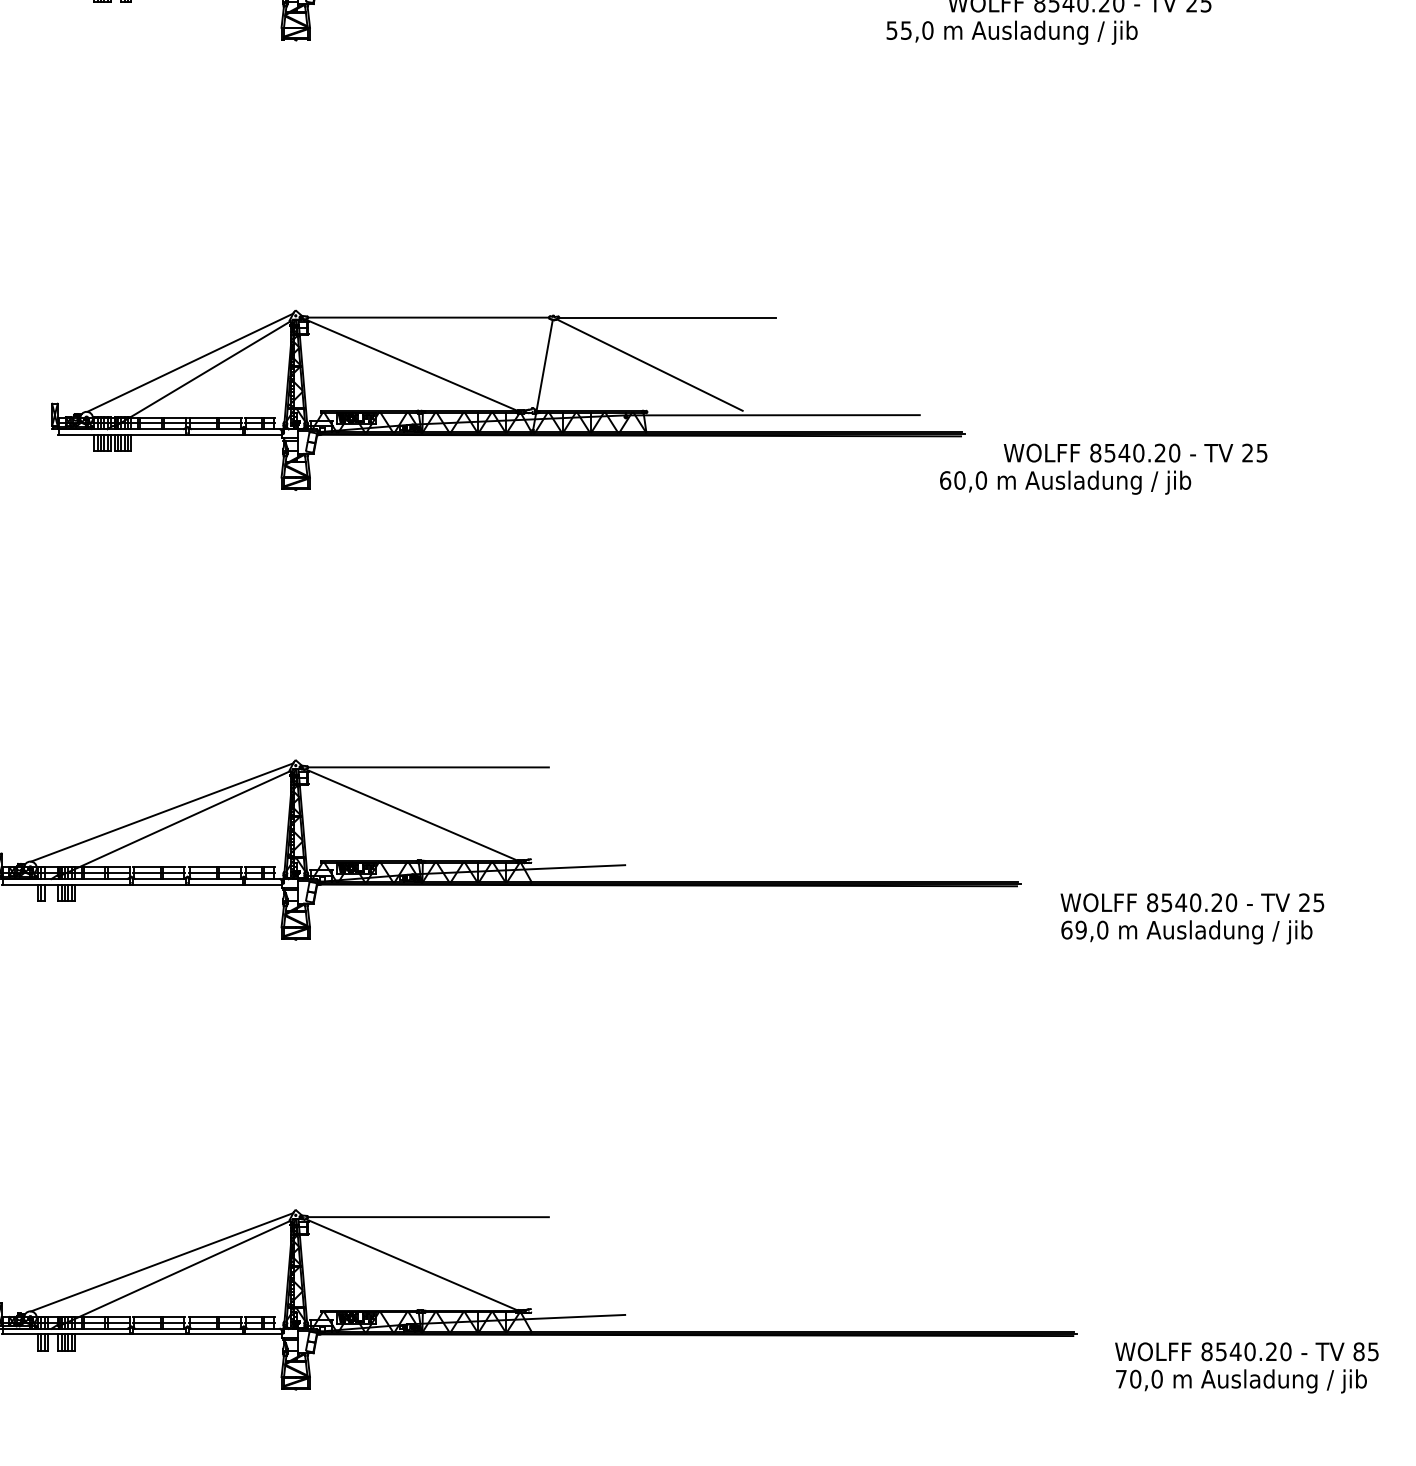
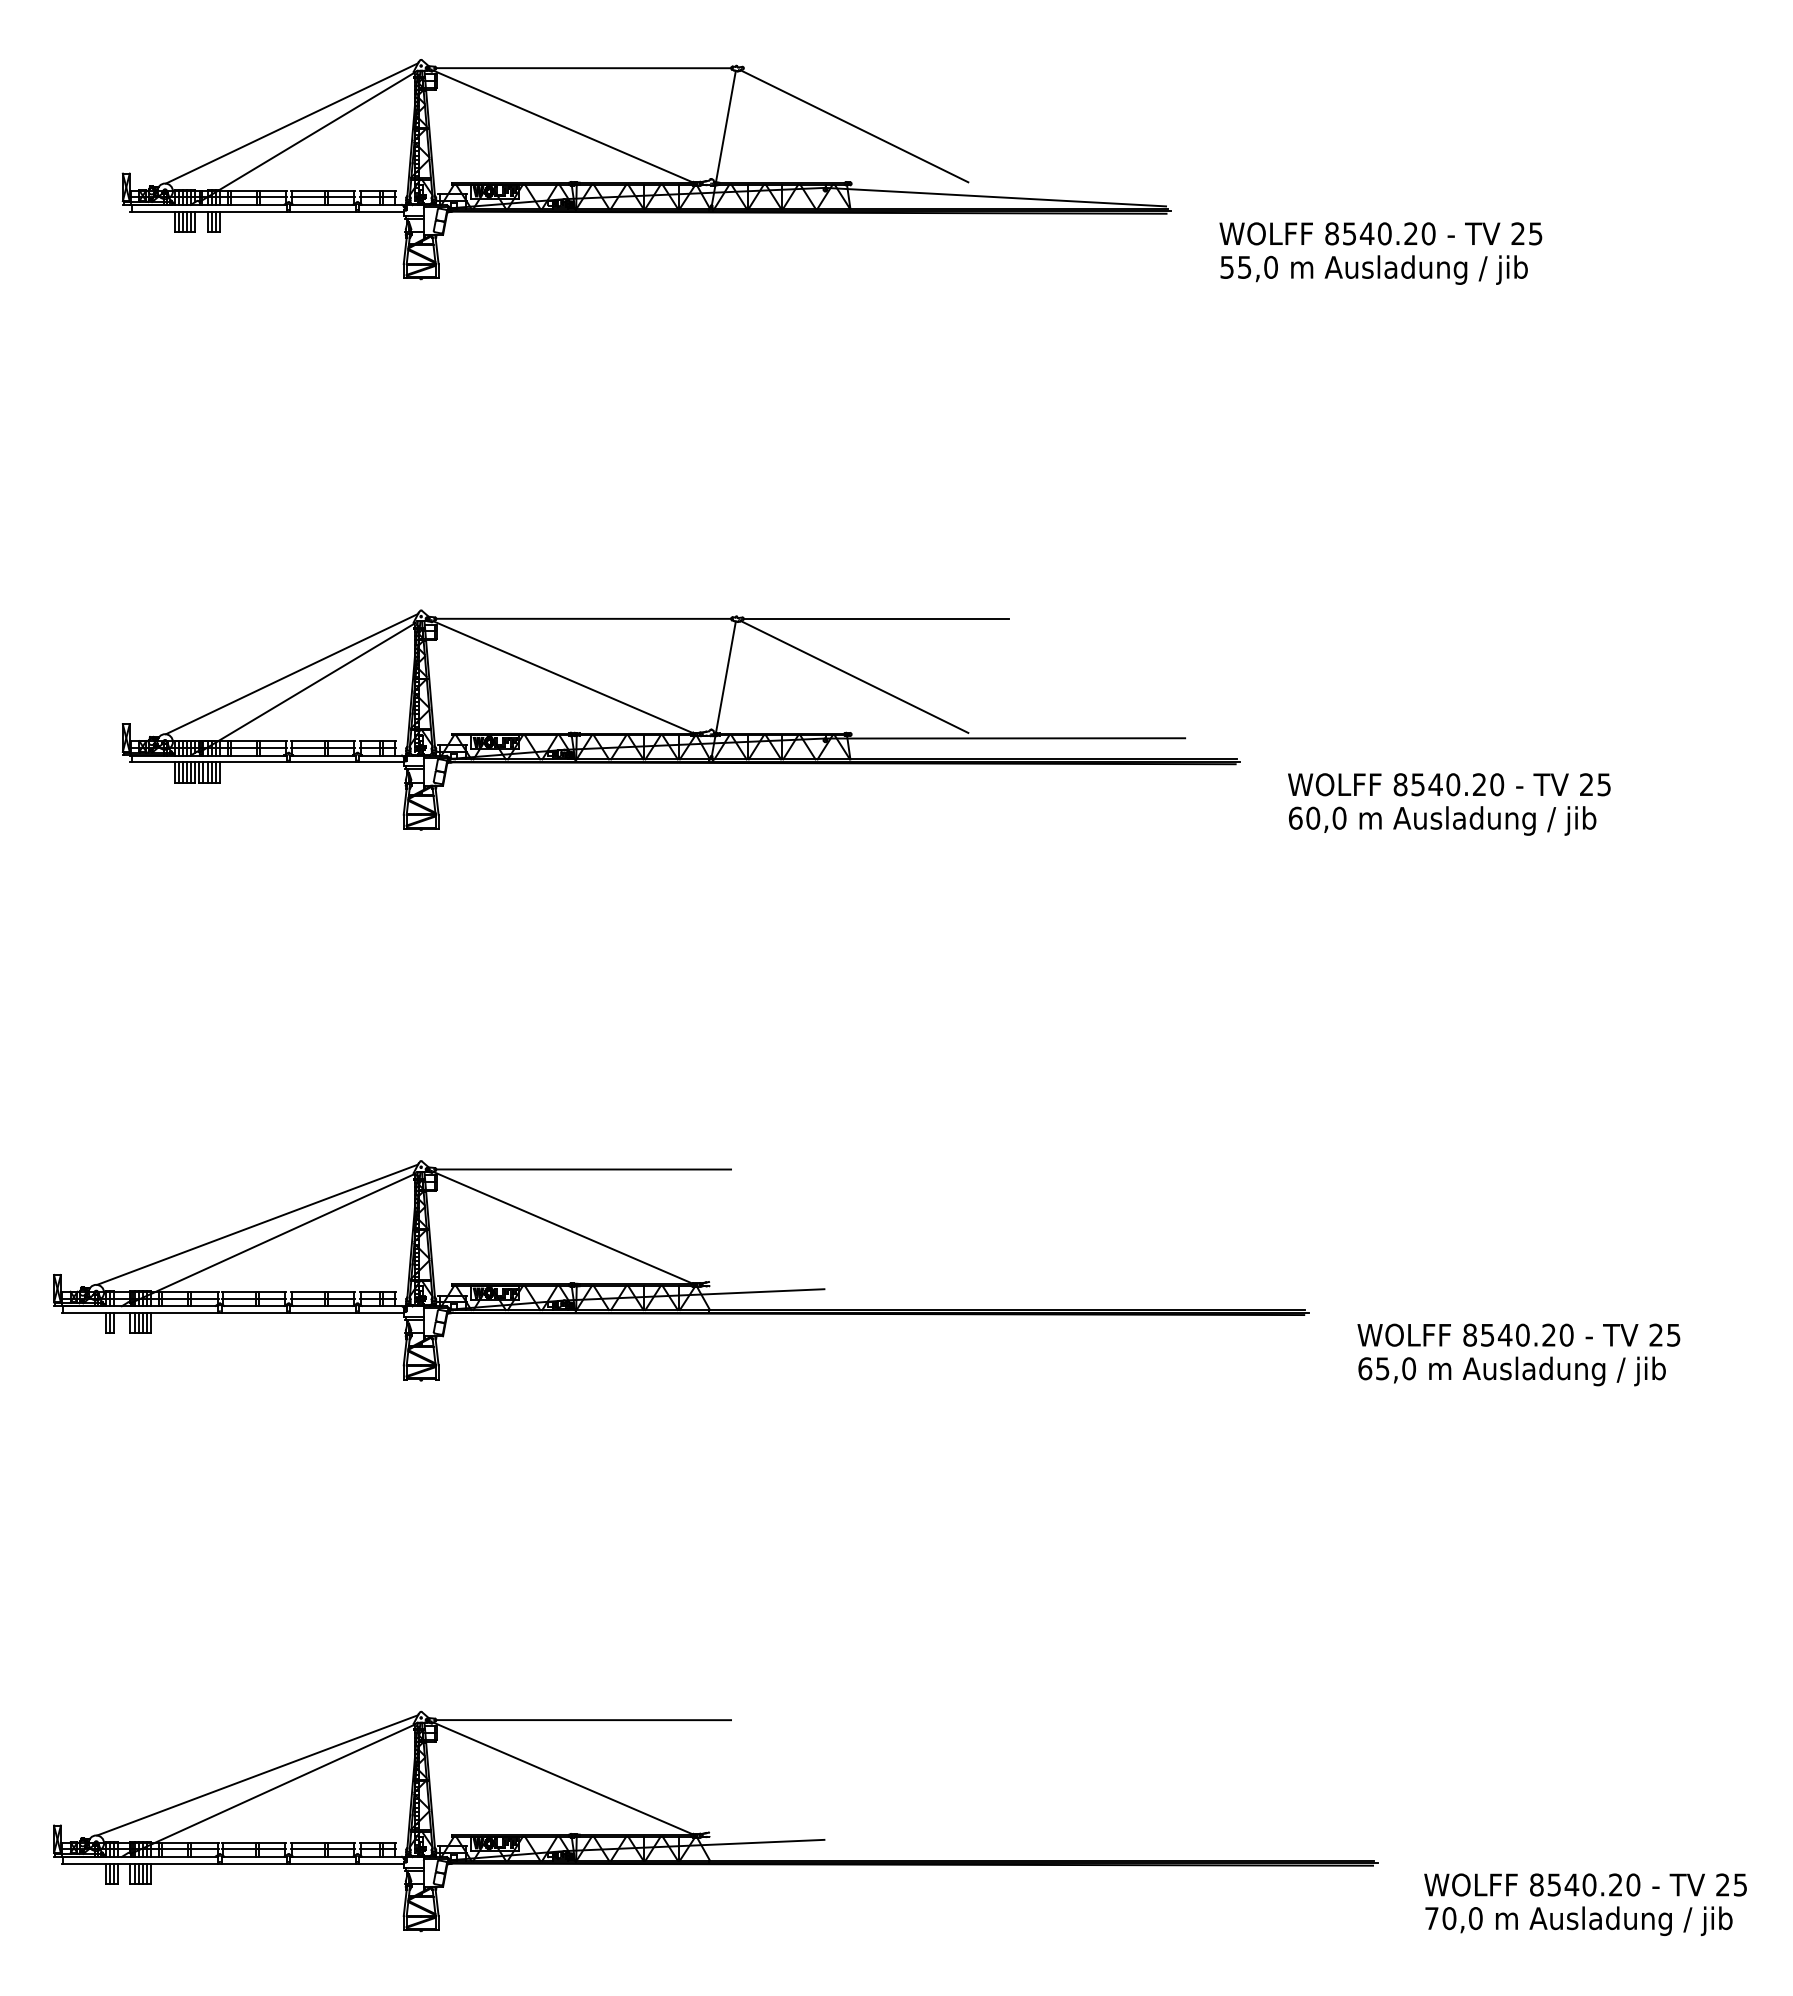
text: (1011, 32) -> (1373, 269), moved
text: (1065, 482) -> (1442, 820), moved
text: (1080, 929) -> (1382, 1368), 69,0 -> 65,0
text: (1358, 1351) -> (1722, 1884), 85 -> 25

